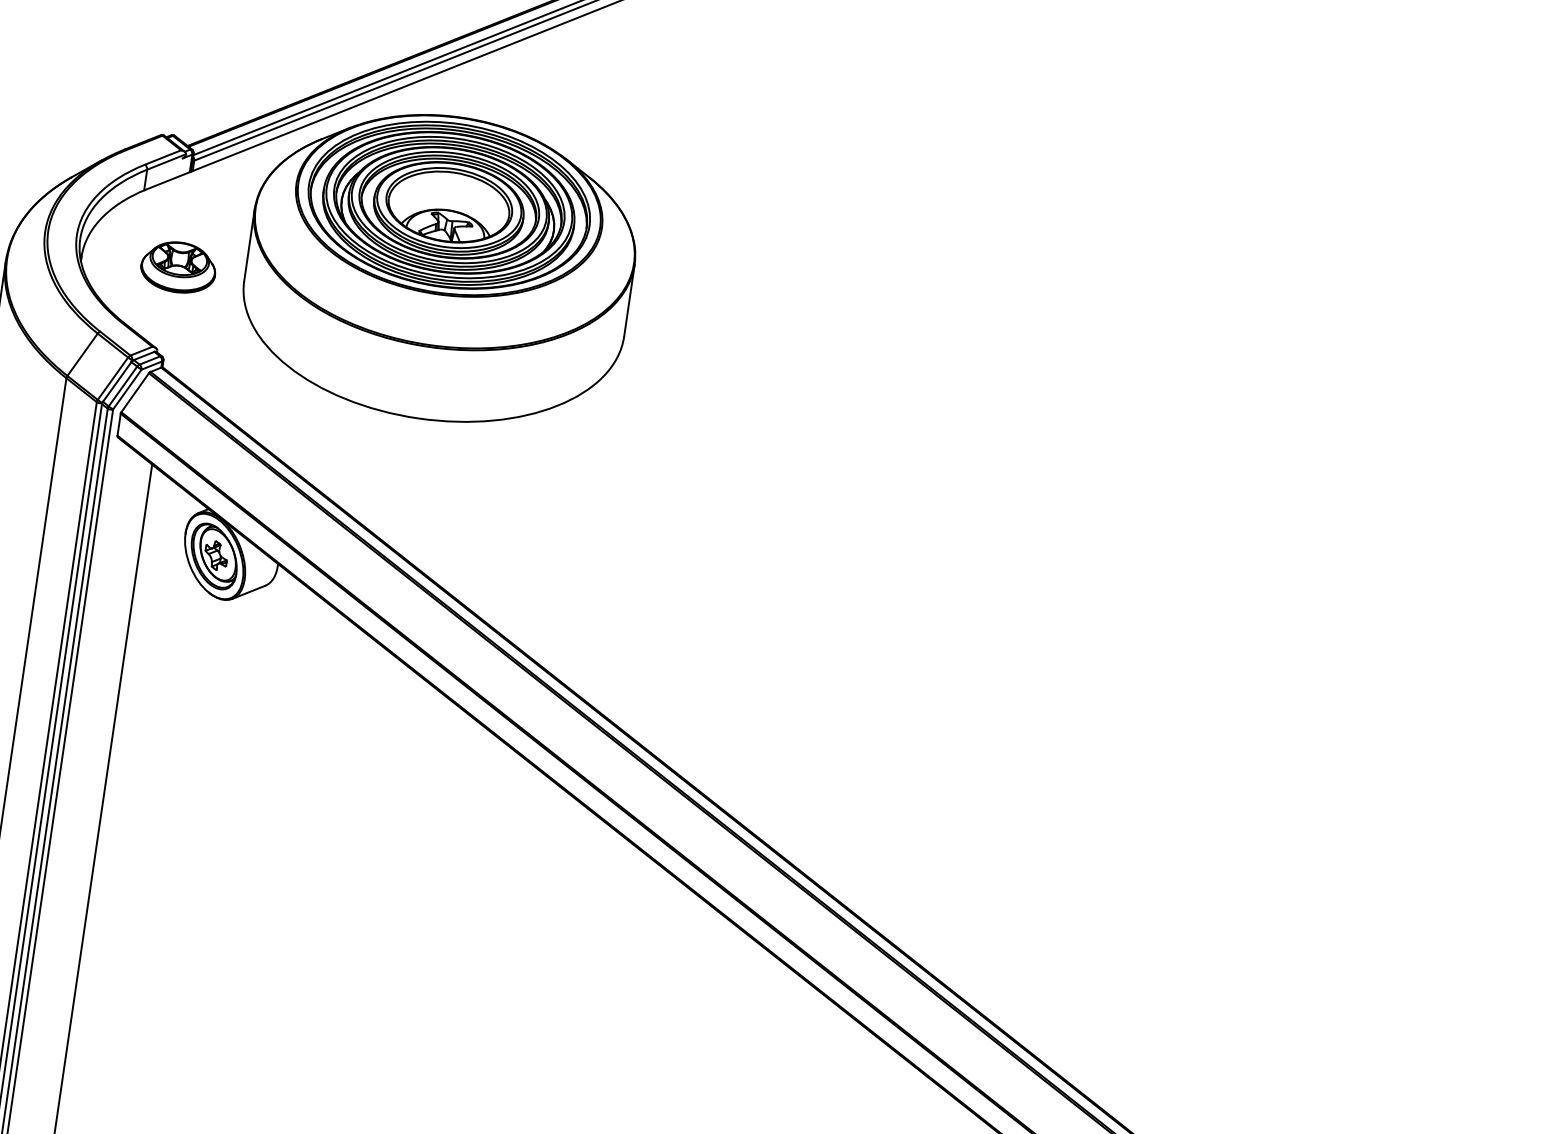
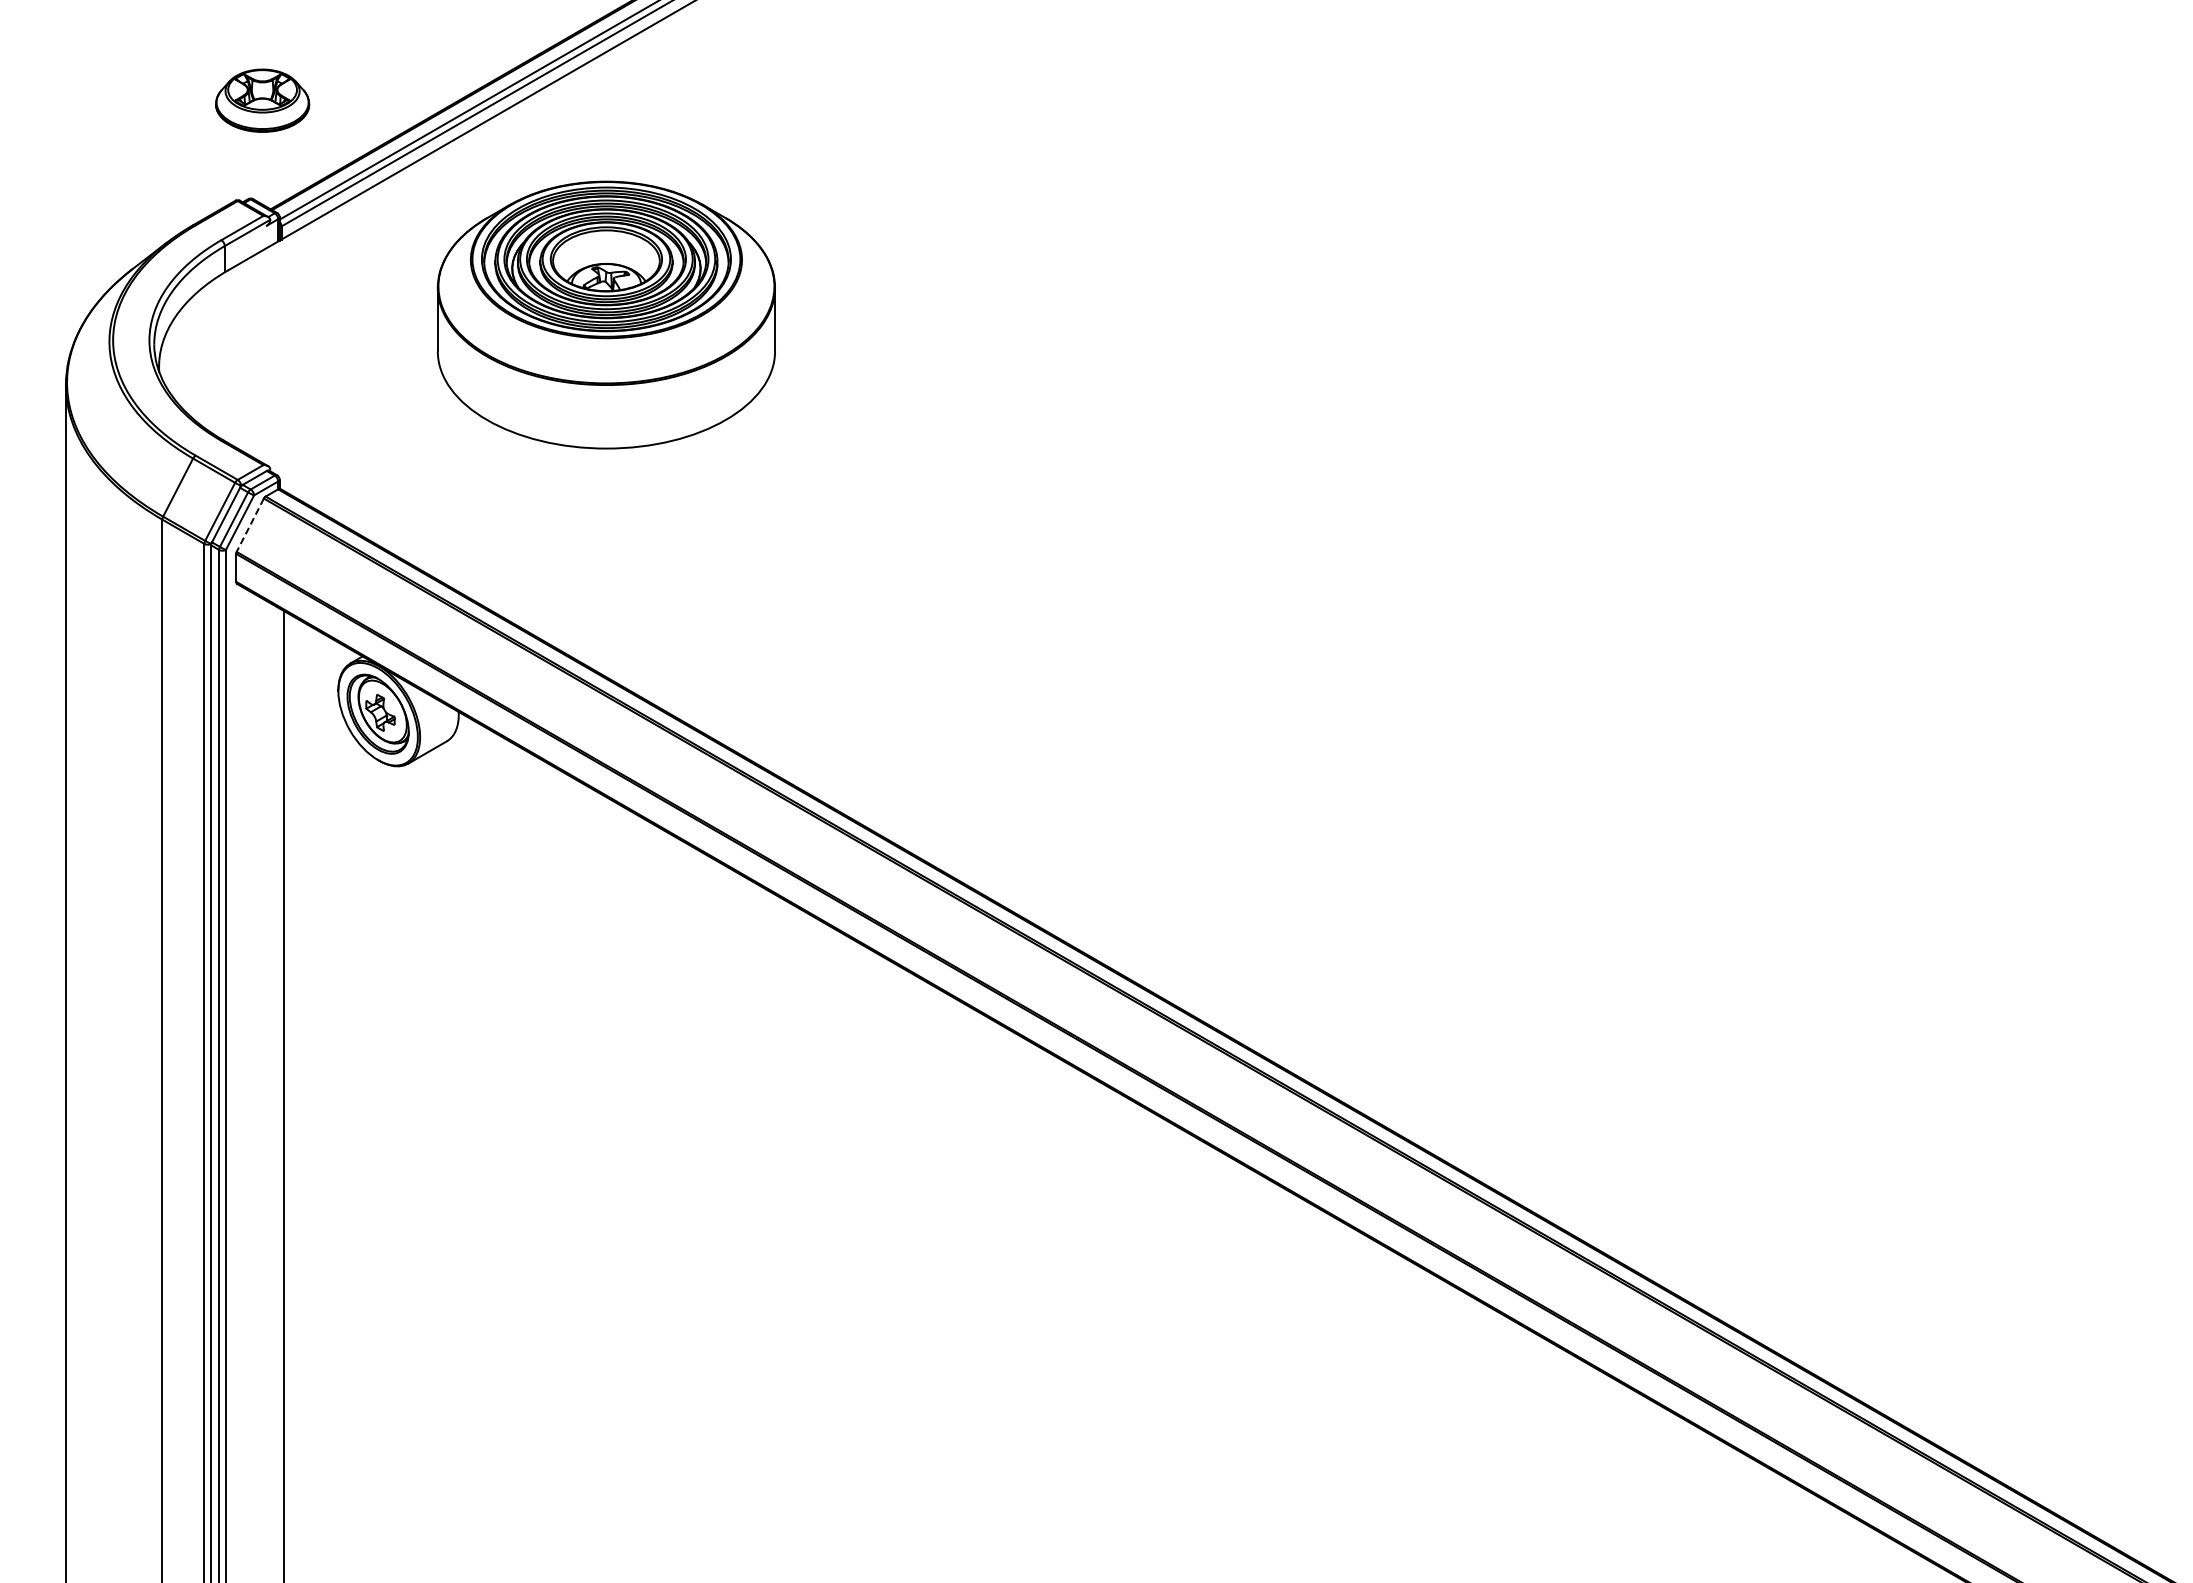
part: (178, 267) -> (262, 100), moved
part: (440, 267) -> (606, 314), size x0.7
line: (135, 392) -> (250, 525), solid -> dashed

